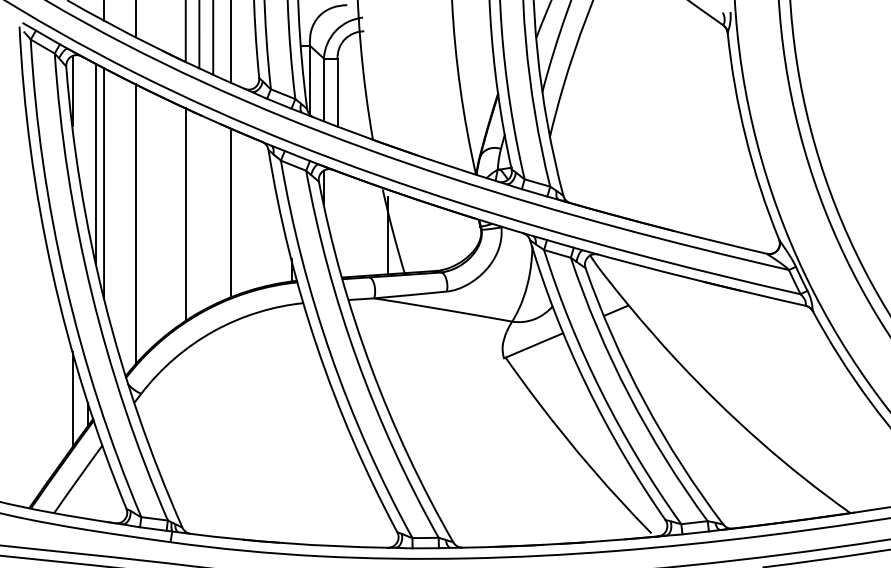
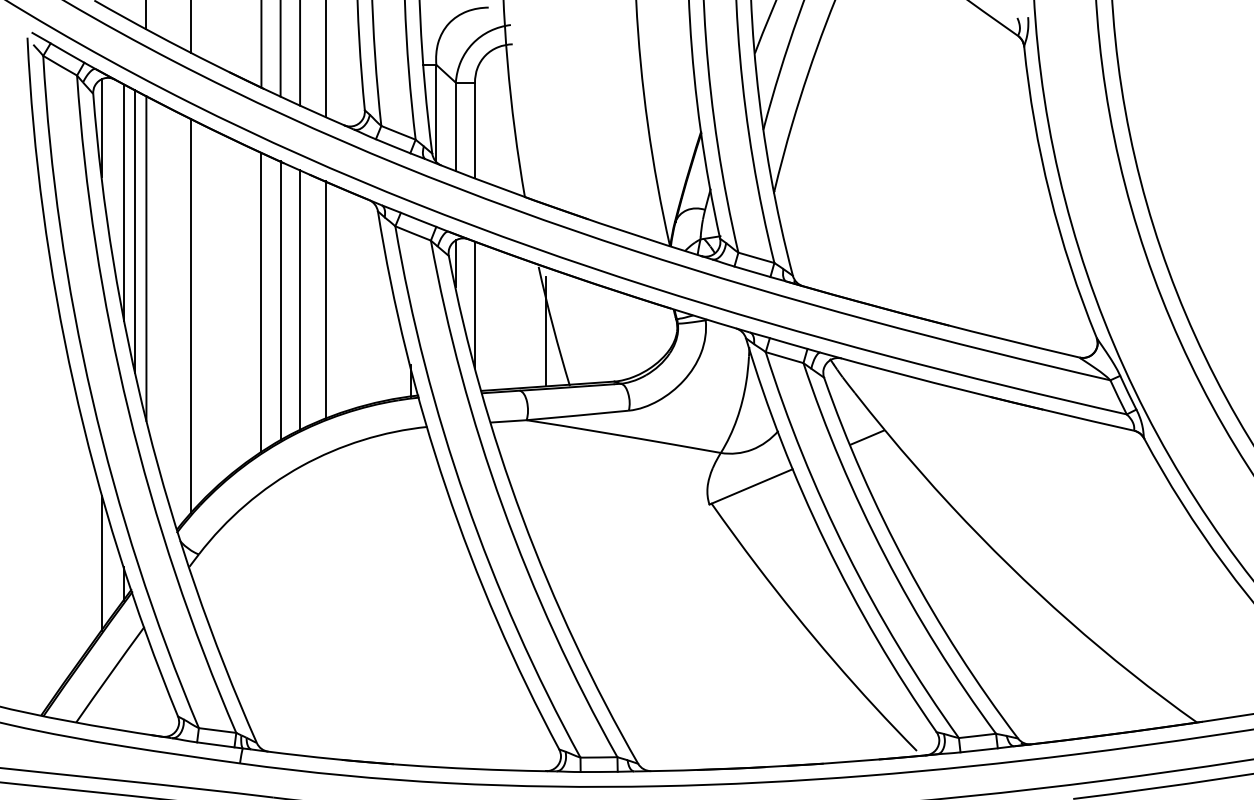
line: (88, 143) -> (124, 202), added
line: (199, 213) -> (280, 300), added
line: (213, 213) -> (300, 300), added
line: (337, 216) -> (475, 304), added

